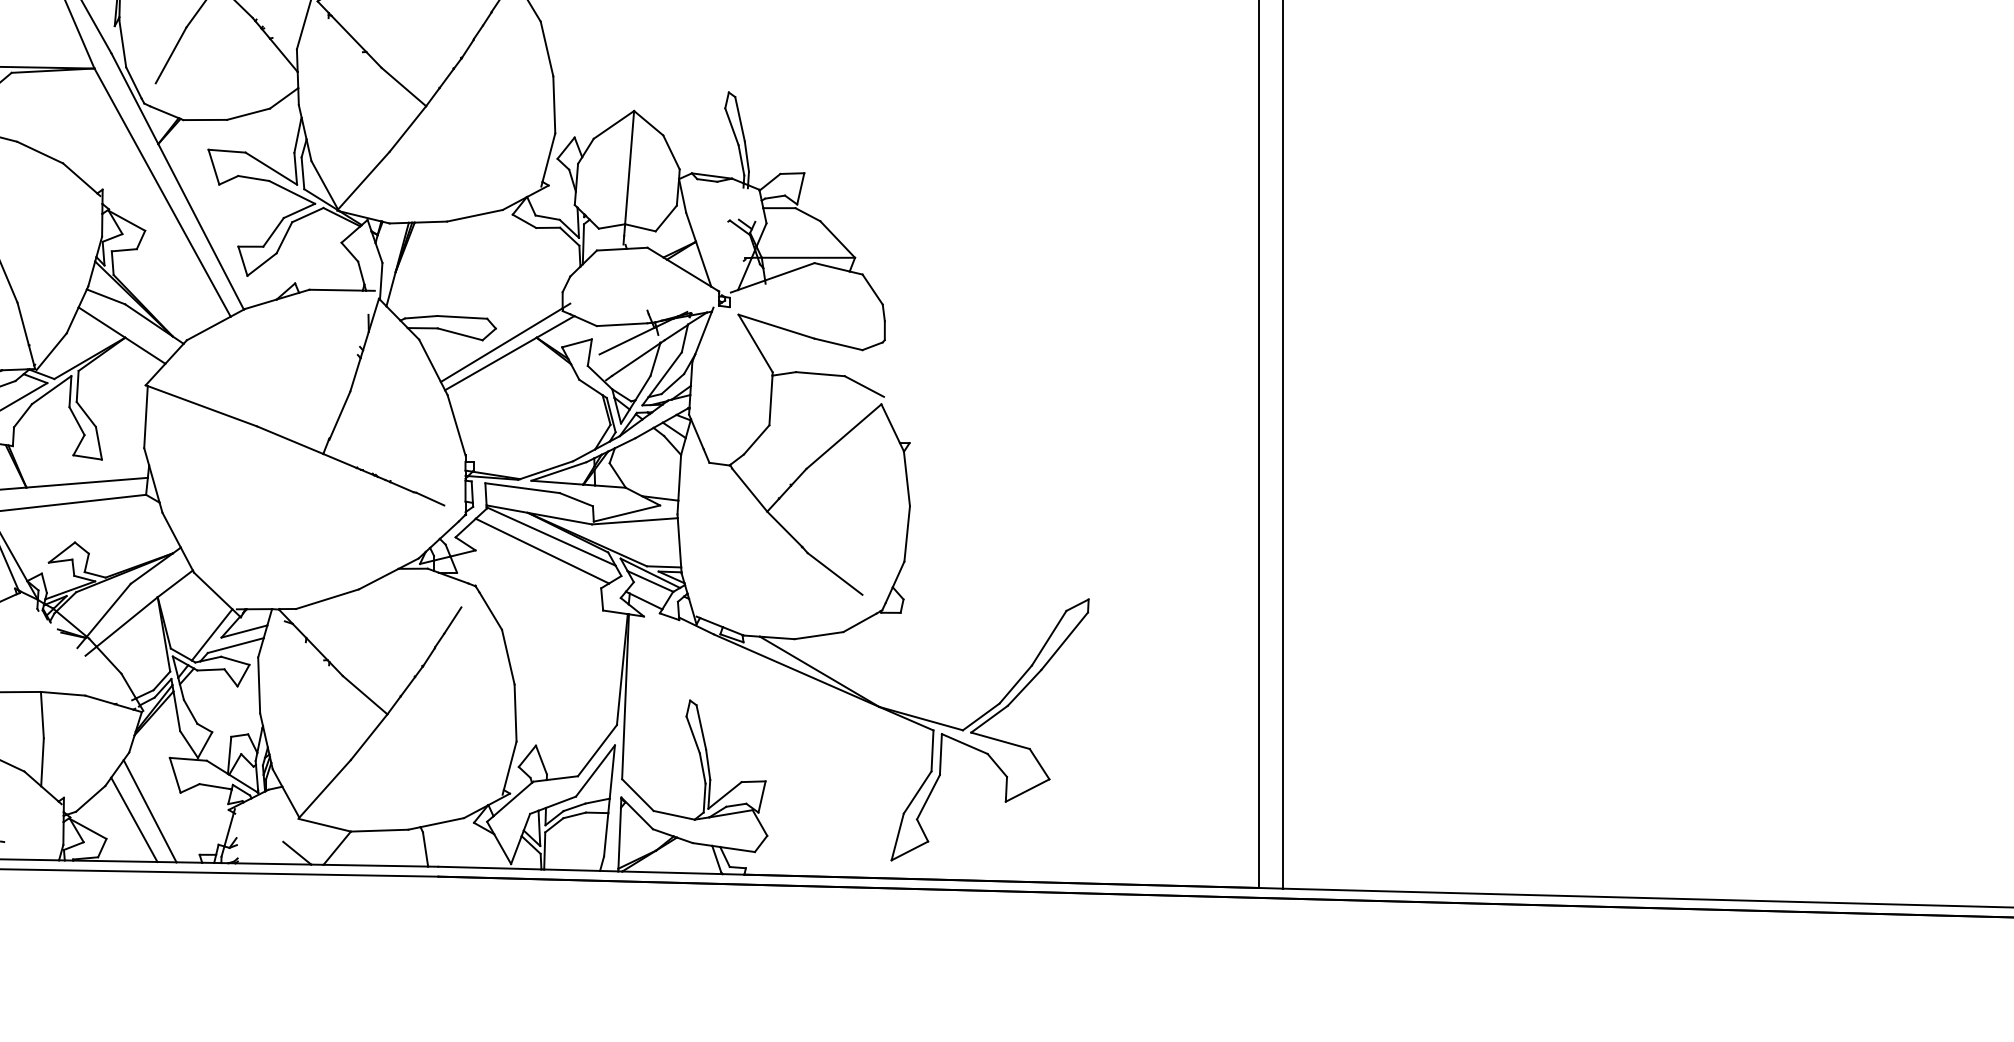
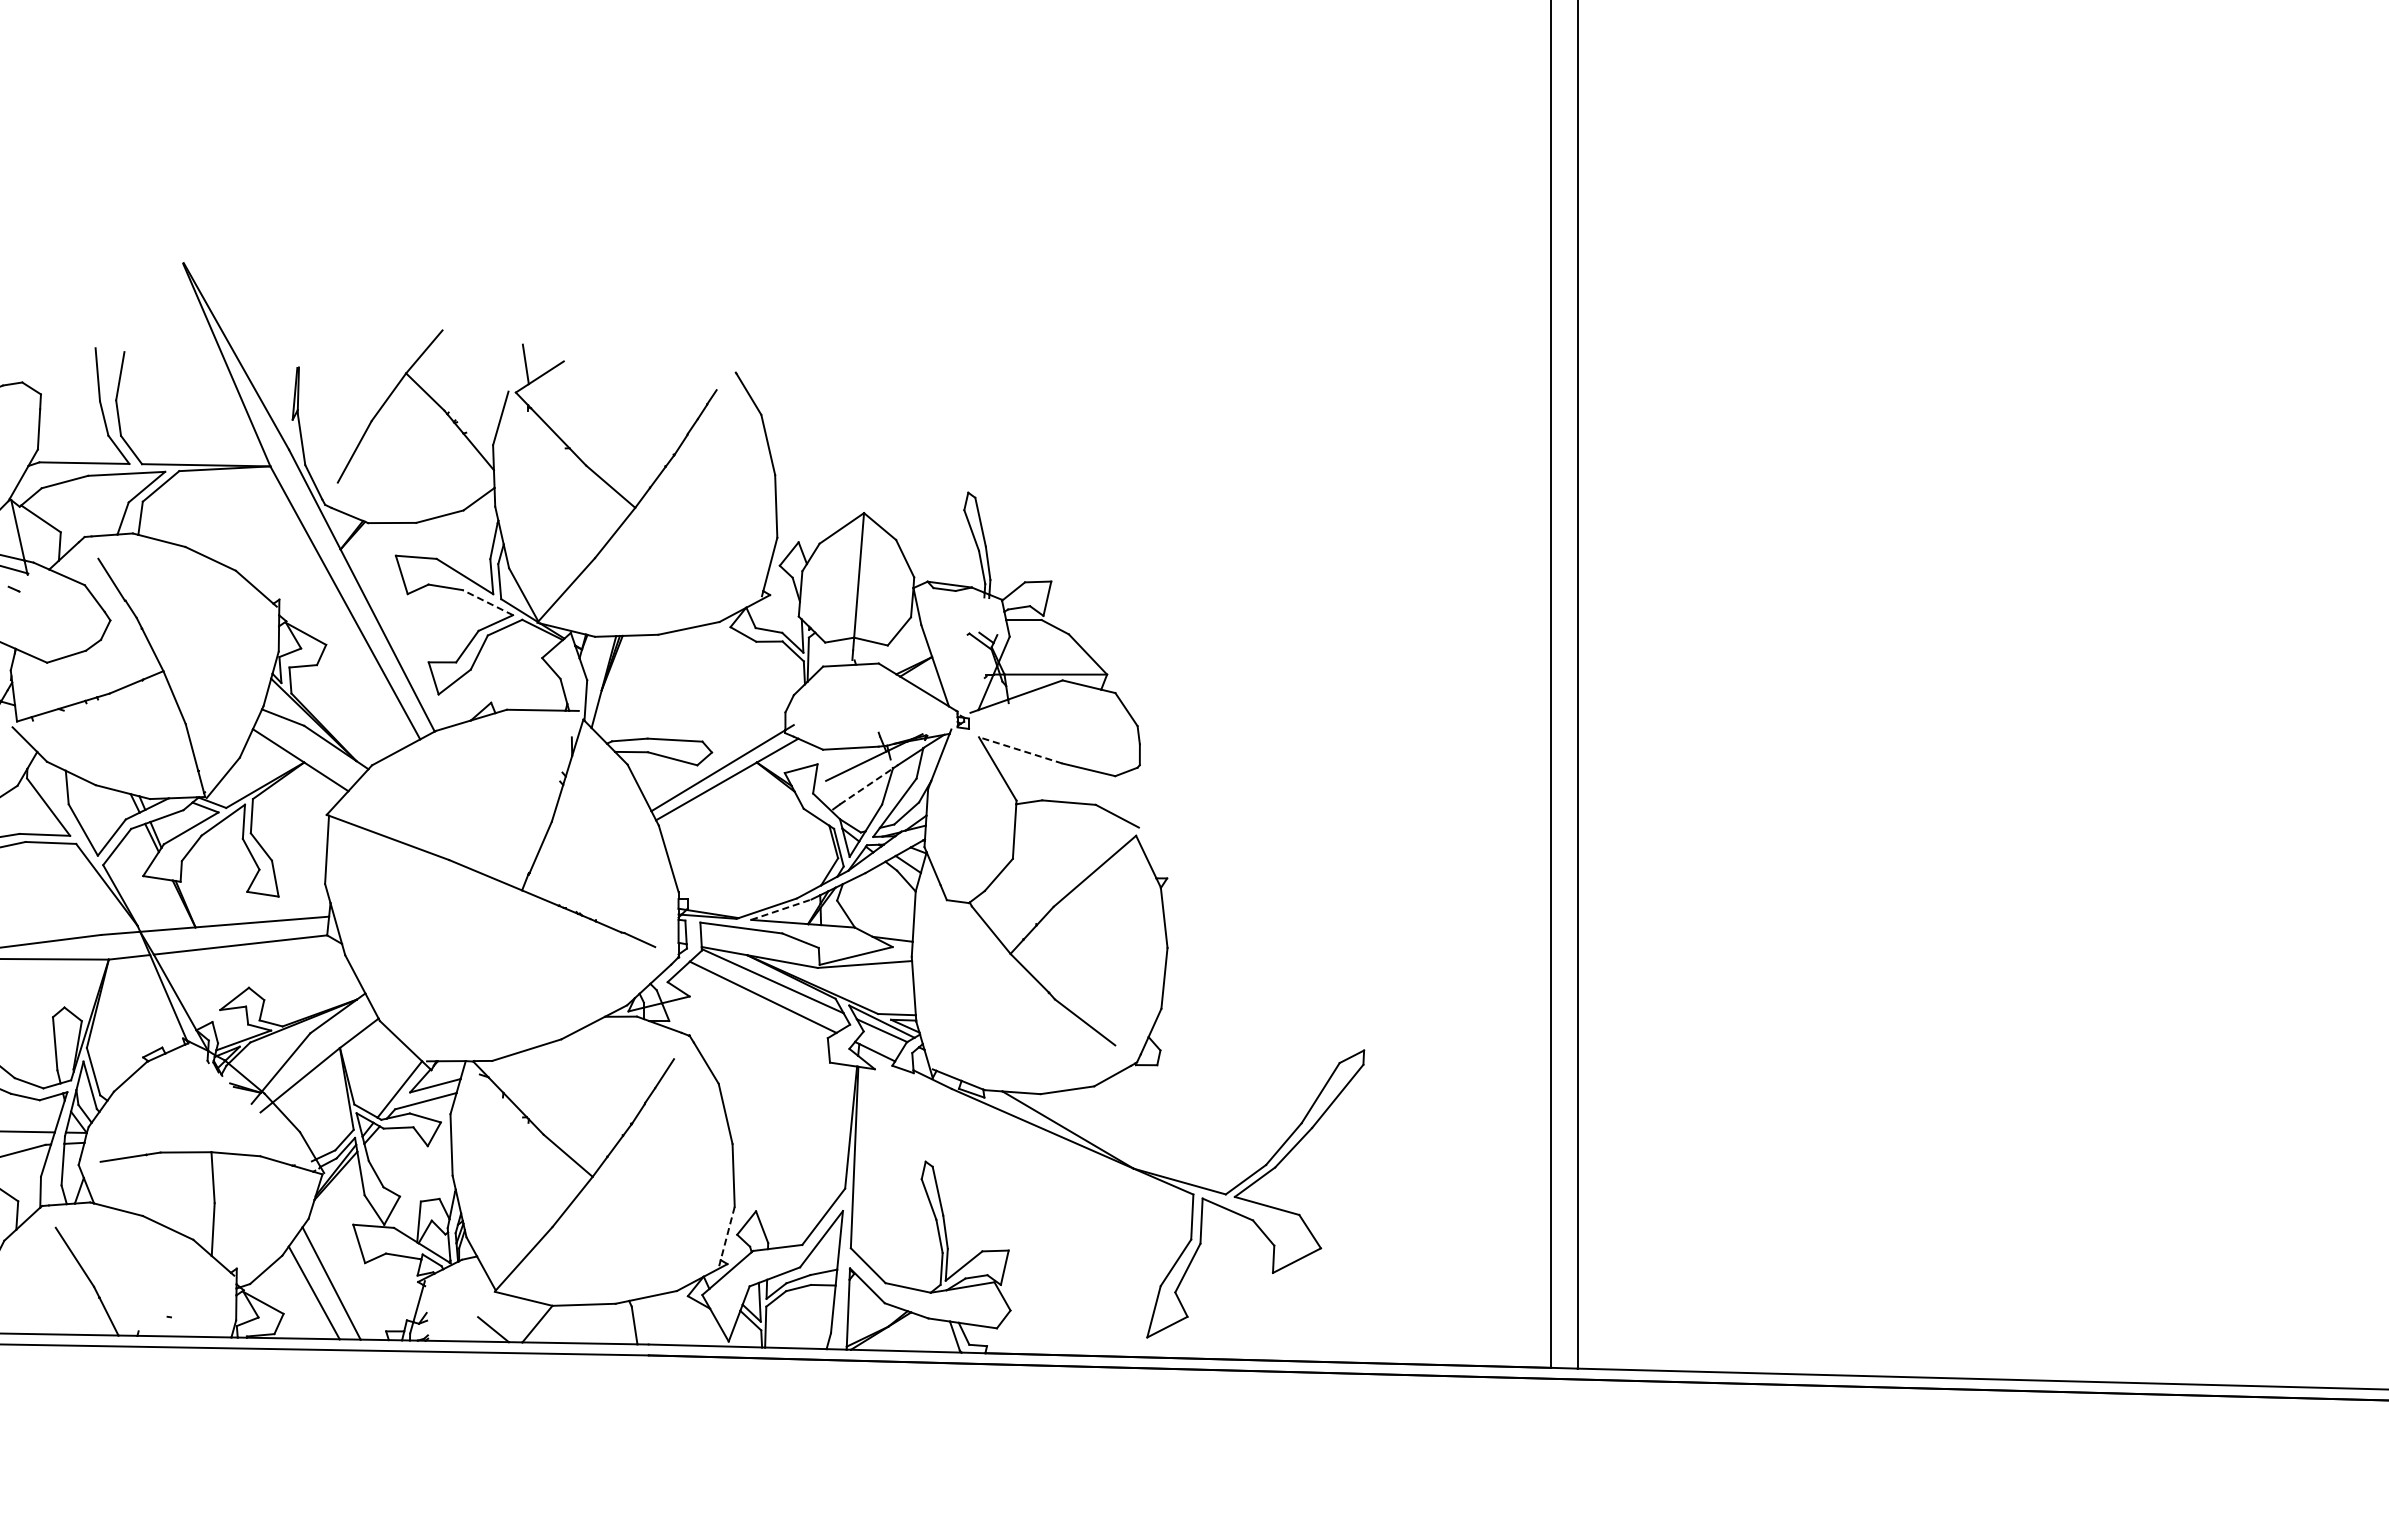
line: (291, 192) -> (487, 602), solid -> dashed
line: (776, 326) -> (1020, 750), solid -> dashed
line: (636, 359) -> (866, 786), solid -> dashed
line: (559, 471) -> (781, 909), solid -> dashed
line: (509, 765) -> (727, 1233), solid -> dashed

